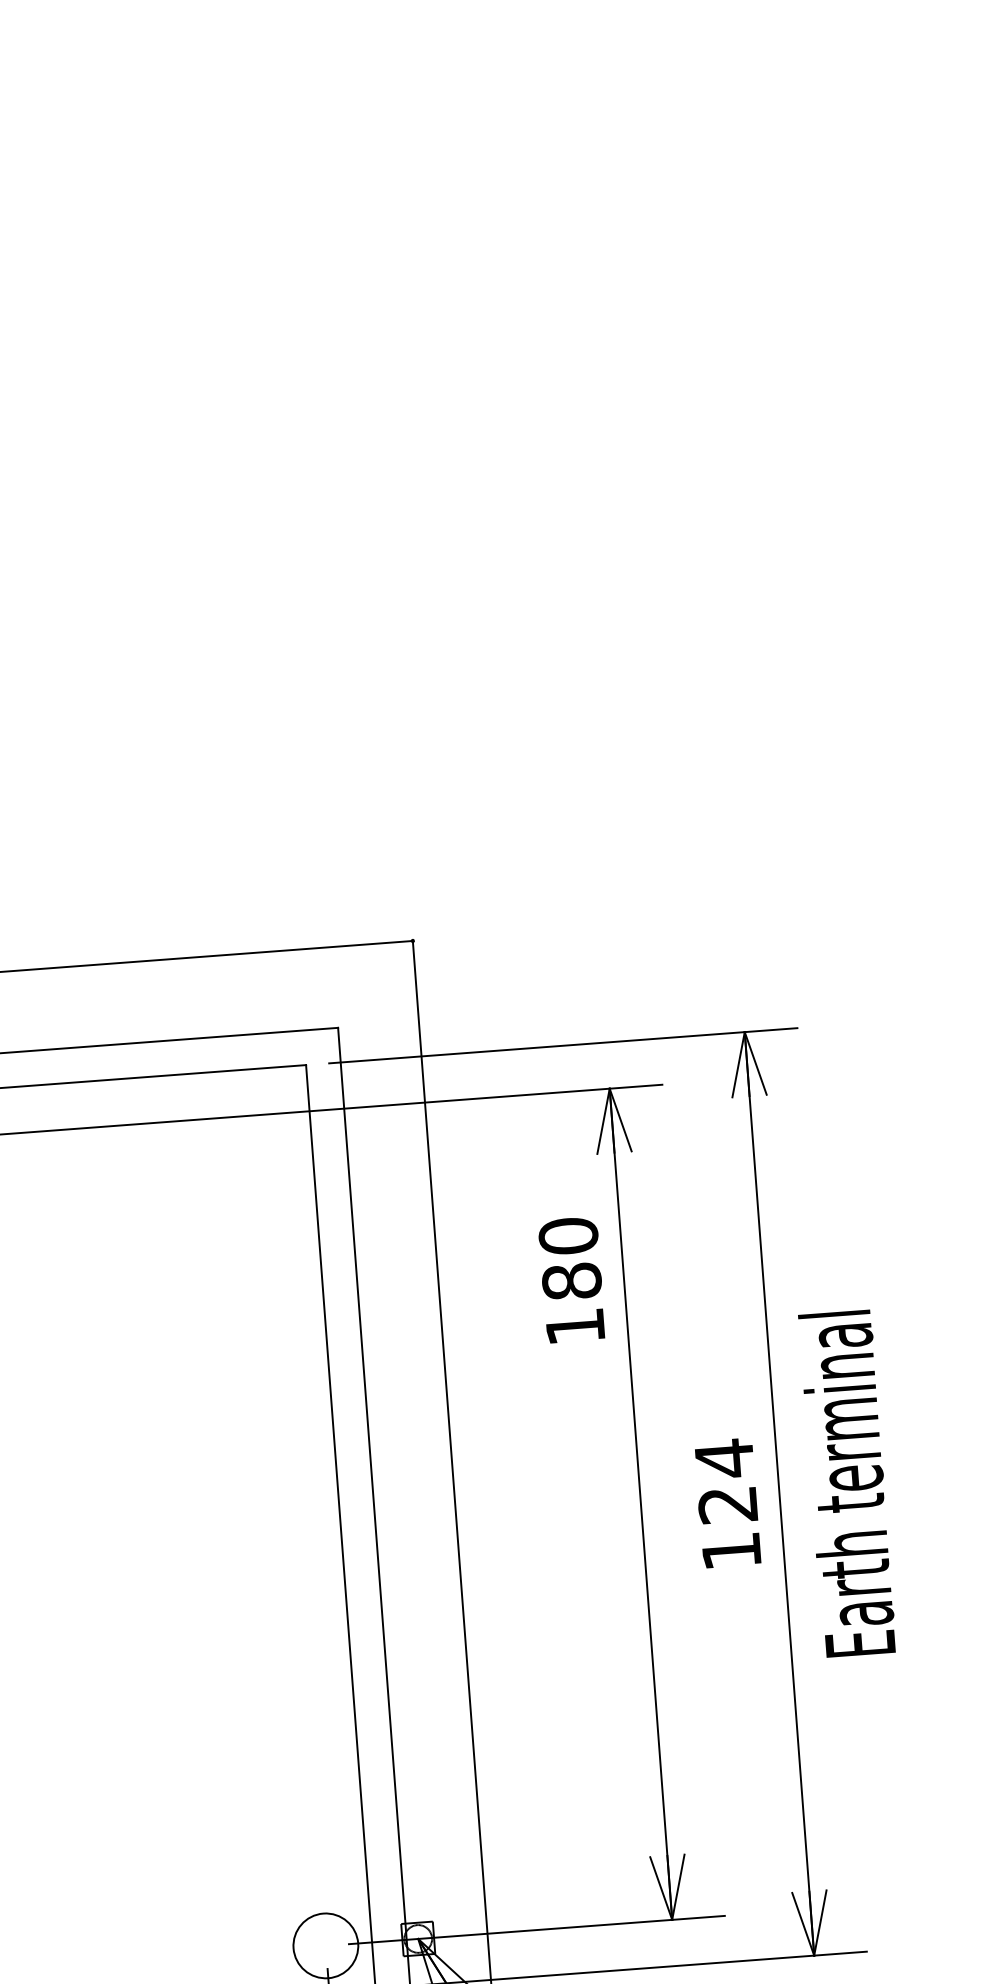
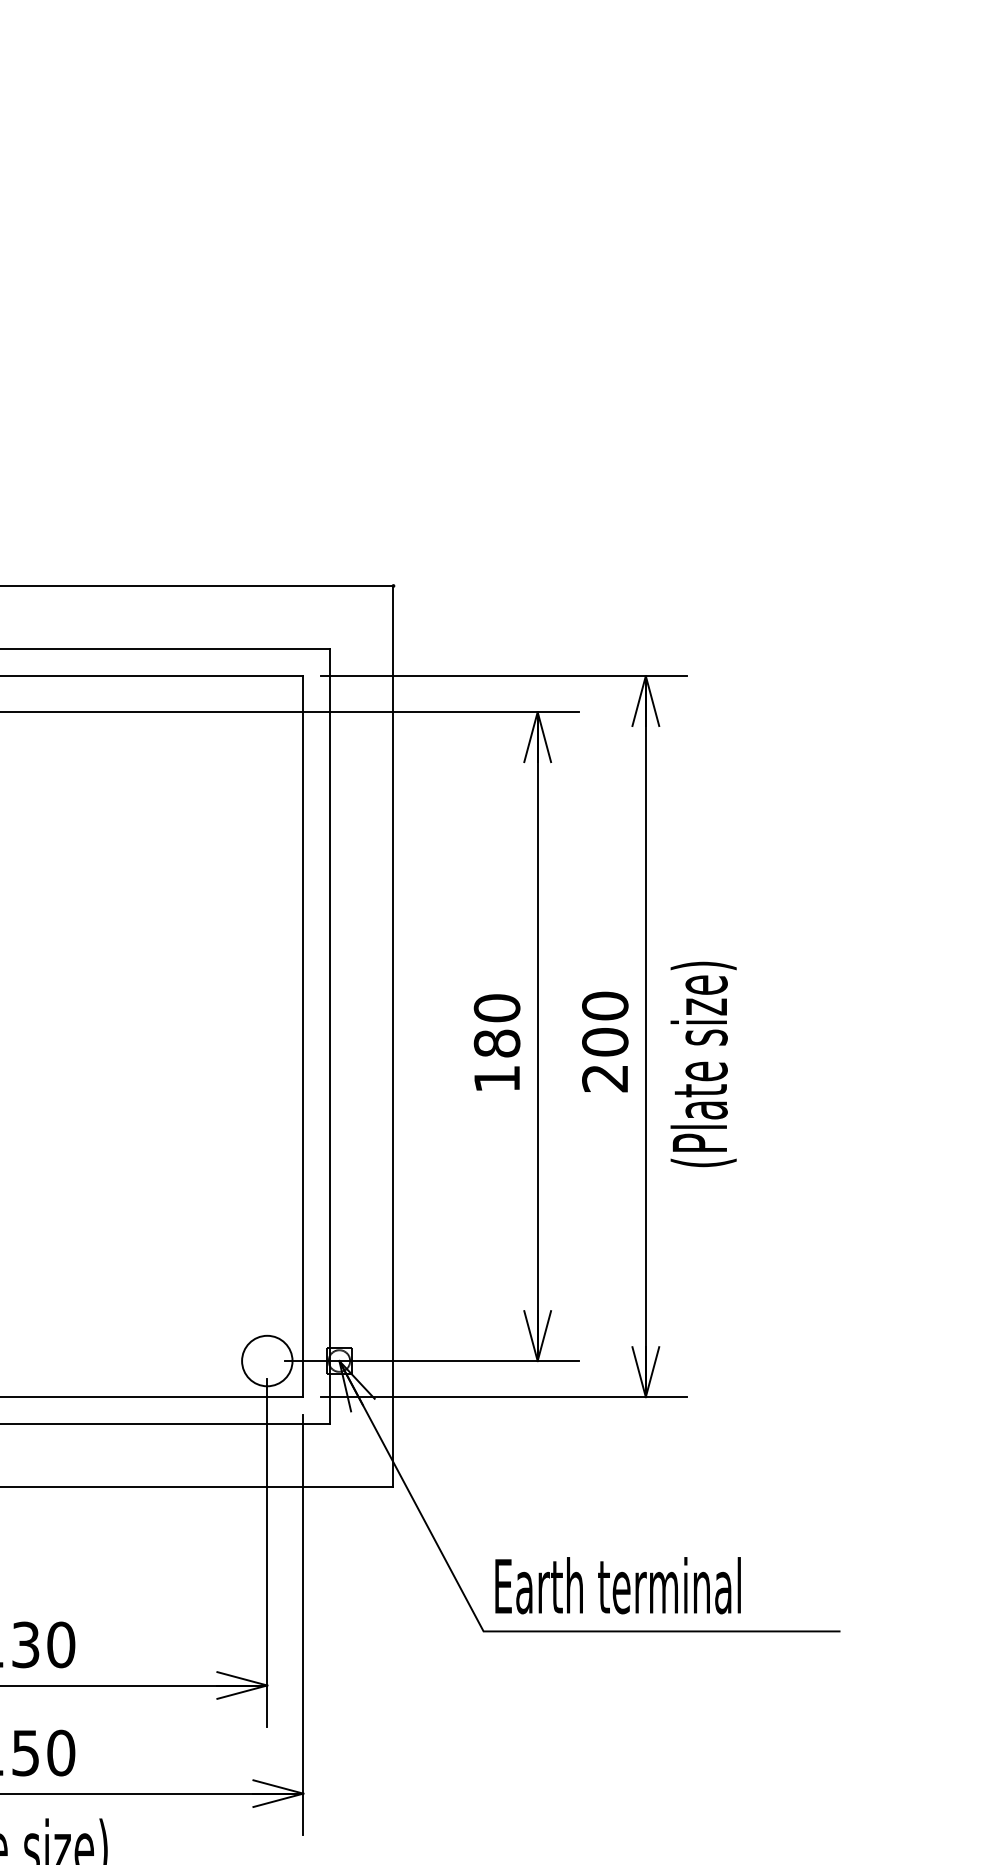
text: (571, 1280) -> (496, 1042), moved
text: (852, 1483) -> (703, 1032), Earth terminal -> (Plate size)
text: (728, 1504) -> (605, 1041), 124 -> 200

